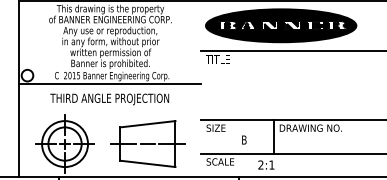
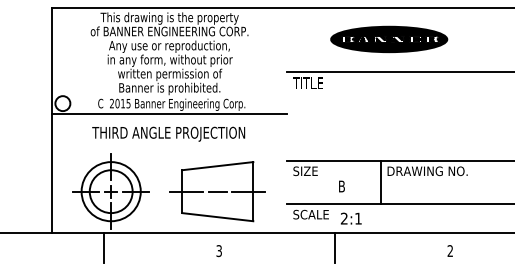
part: (280, 25) -> (388, 39), size x0.6
text: (266, 164) -> (351, 218), moved

